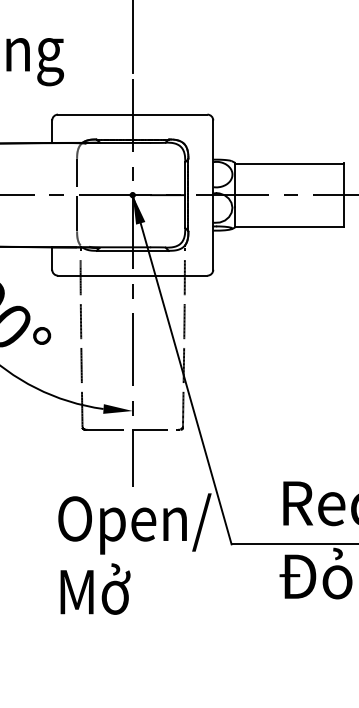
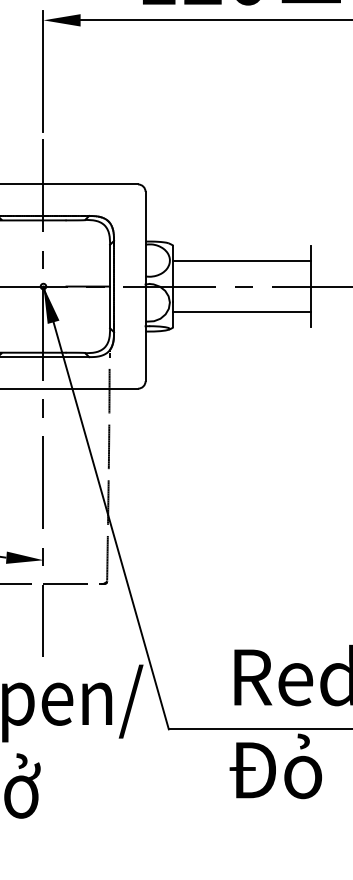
line: (289, 163) -> (242, 260), moved
line: (289, 226) -> (242, 312), moved

